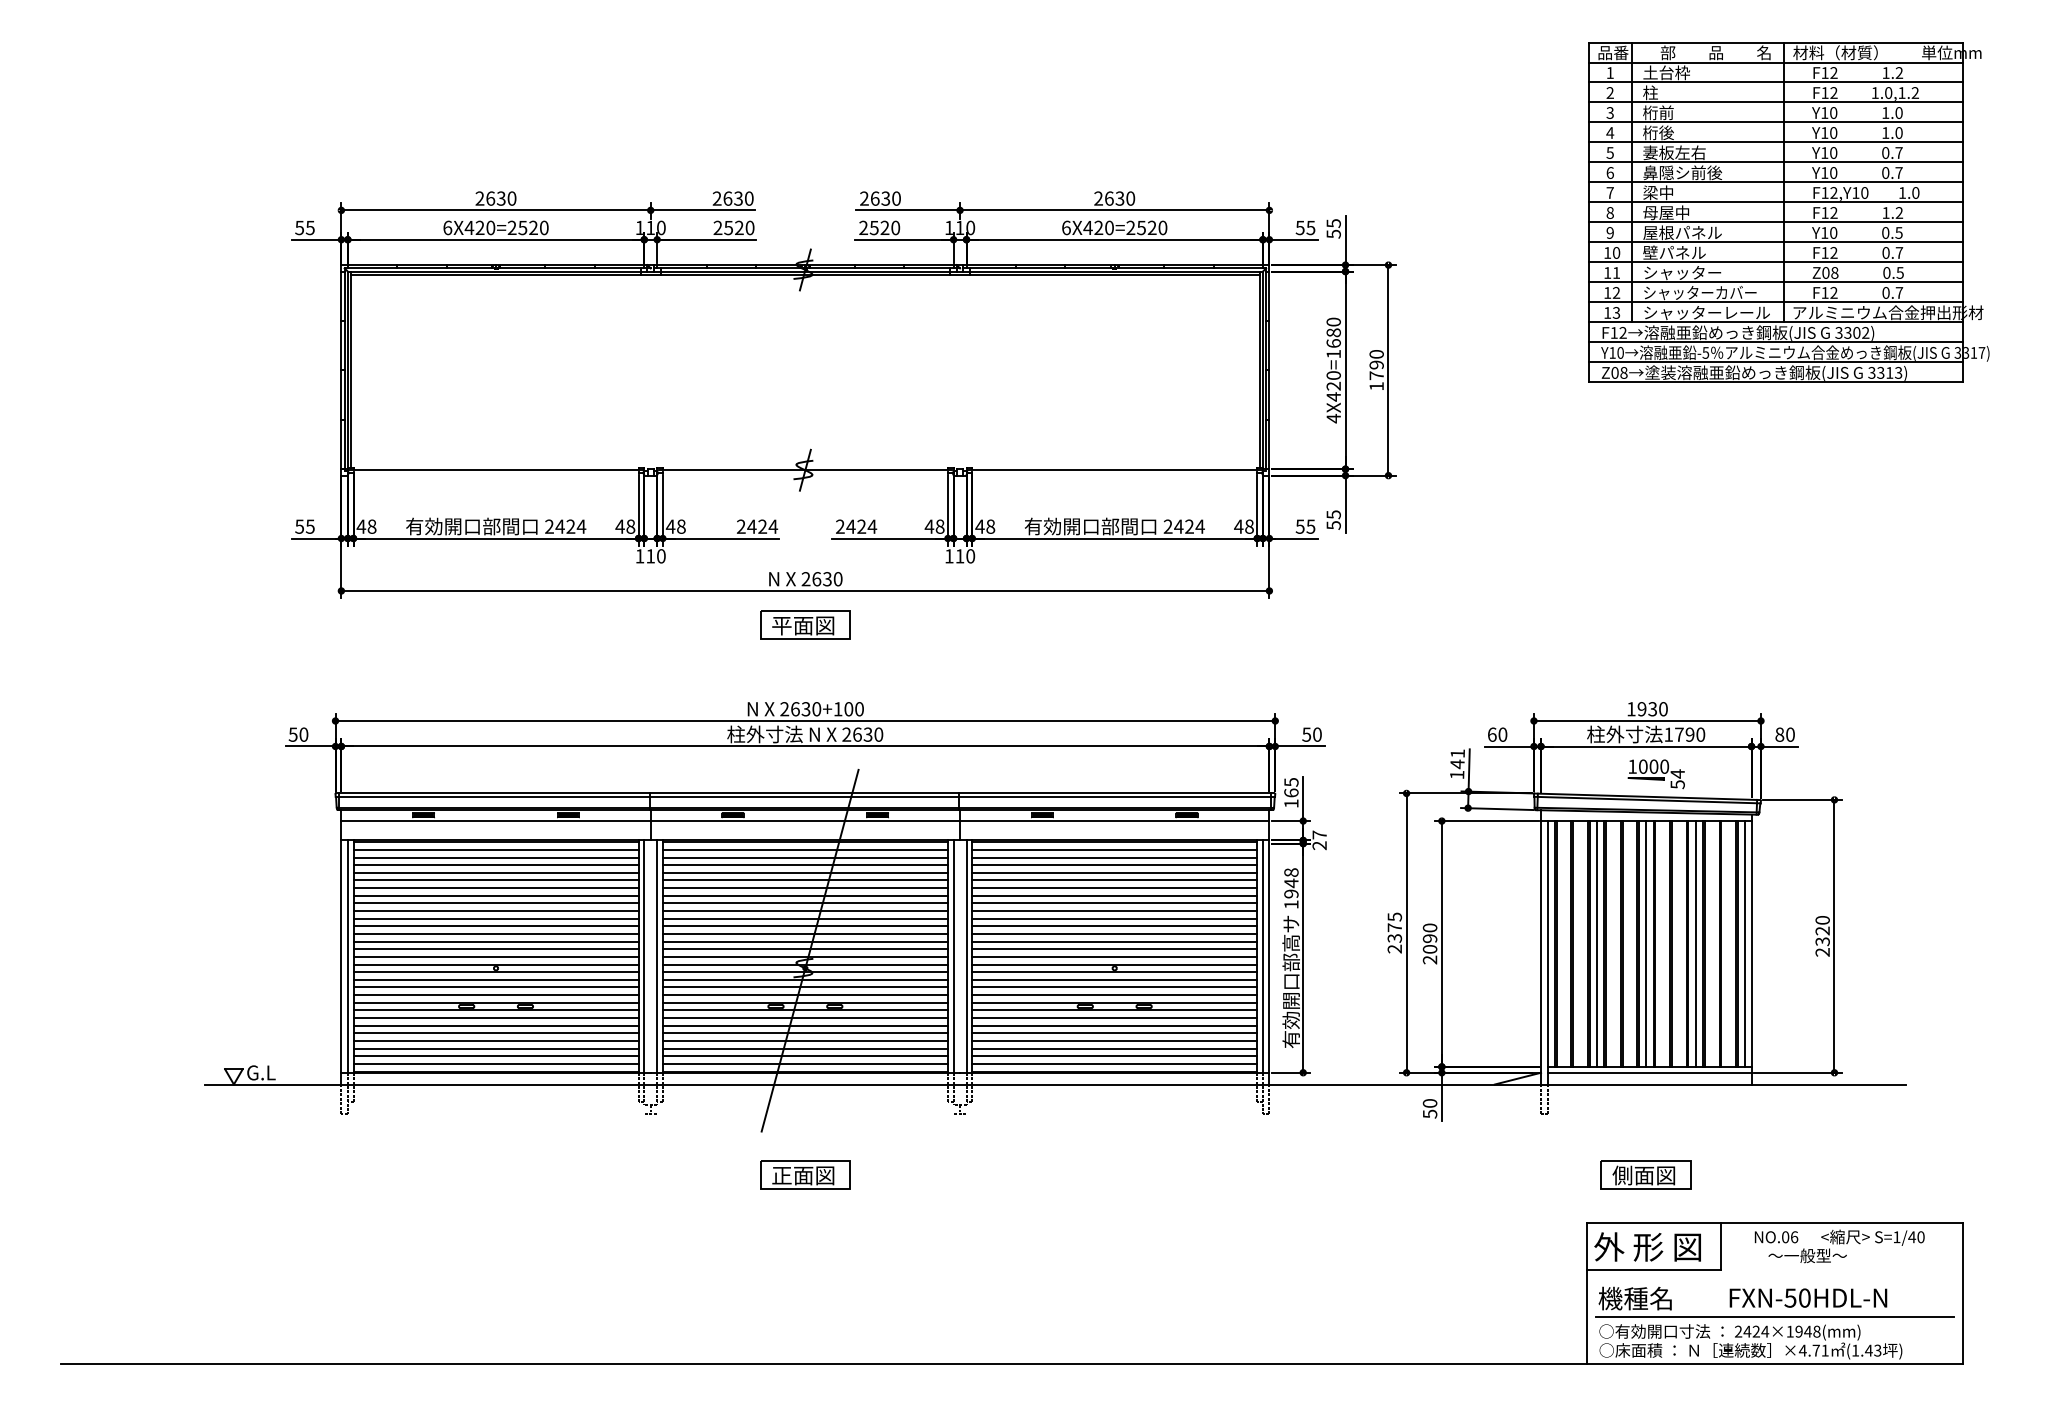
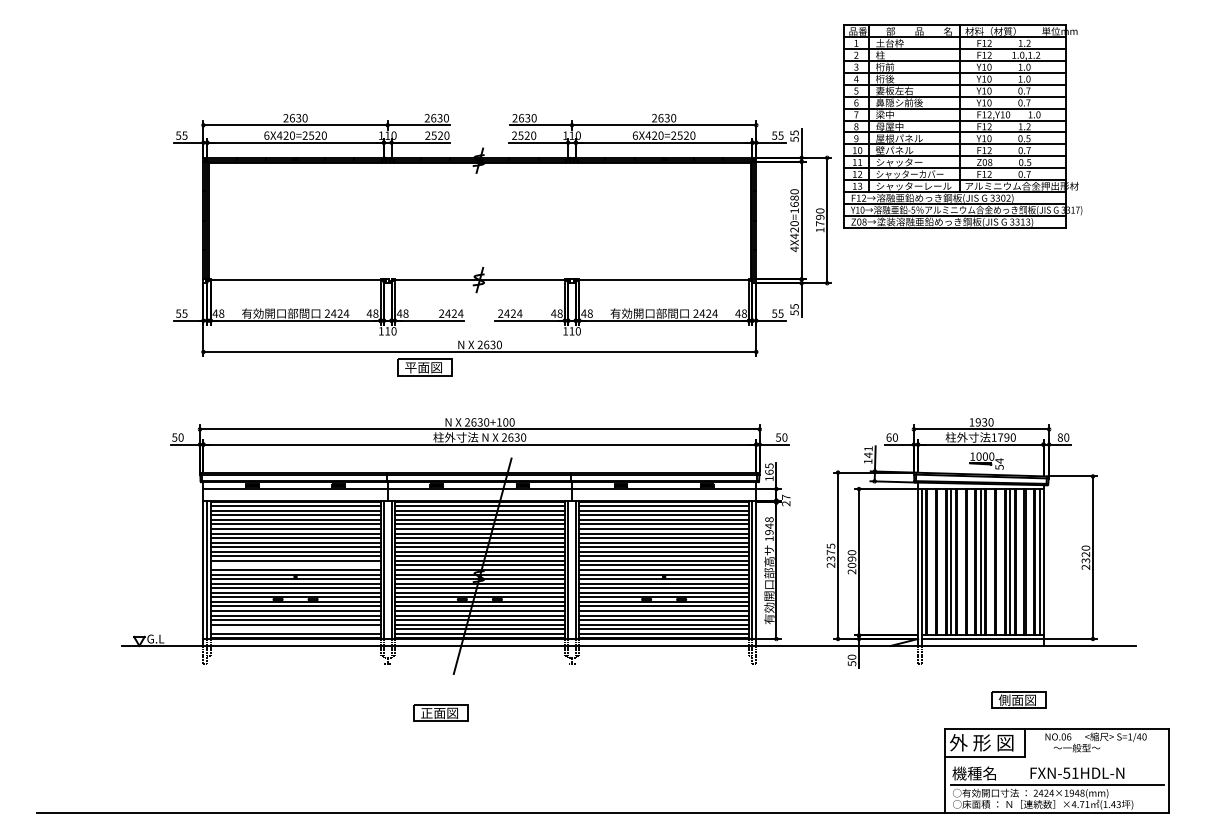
part: (1788, 212) -> (962, 126), moved
part: (804, 625) -> (424, 367), moved
line: (495, 949) -> (295, 565), removed
line: (495, 1056) -> (295, 629), removed
part: (804, 1174) -> (440, 712), moved
part: (1645, 1174) -> (1018, 699), moved
text: (1803, 1296) -> (1074, 772), FXN-50HDL-N -> FXN-51HDL-N

